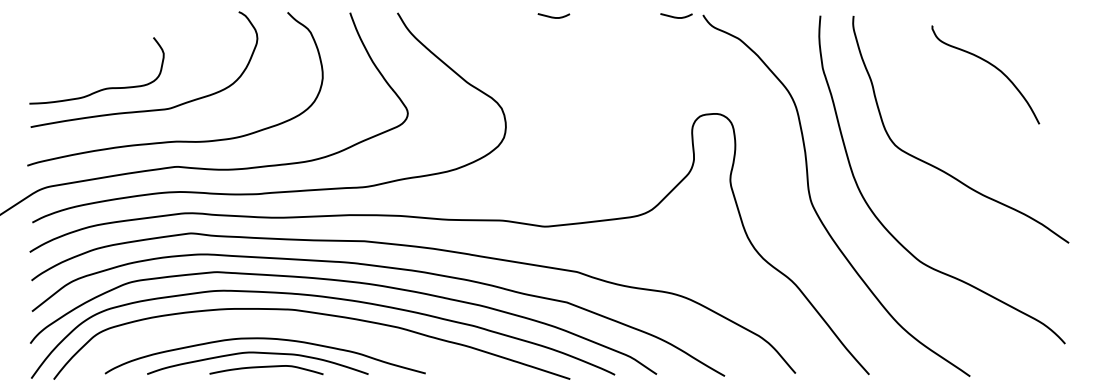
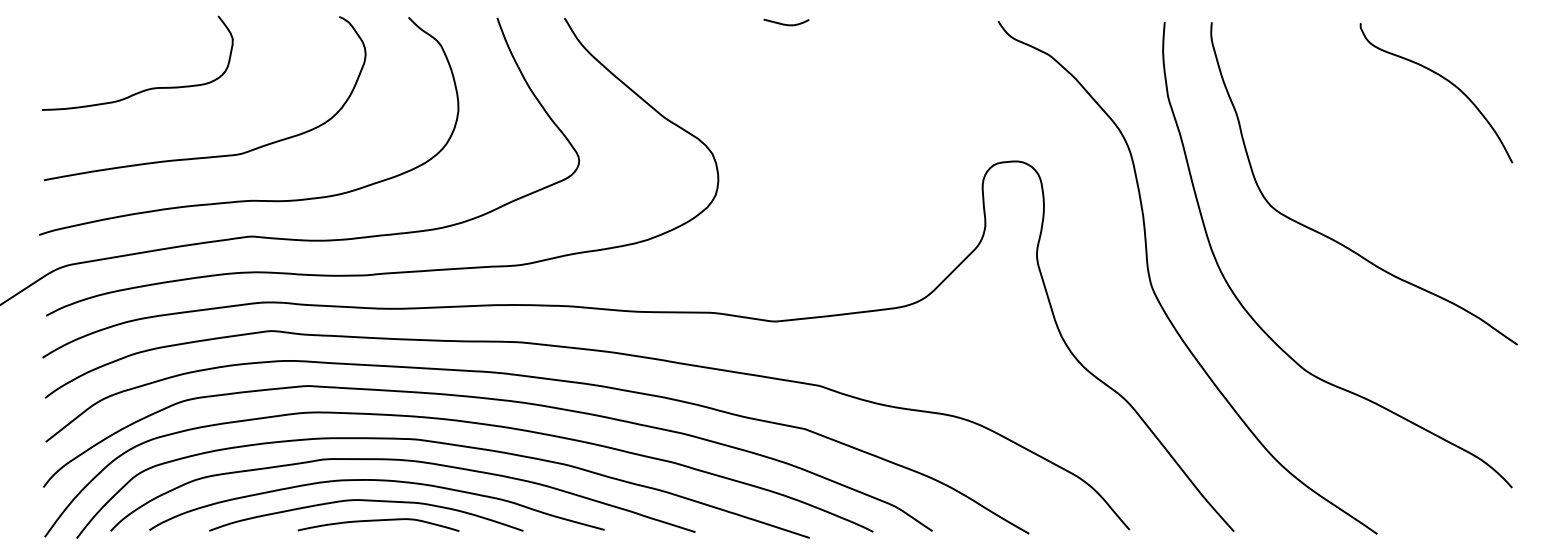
curve: (676, 17) -> (960, 24), removed
curve: (992, 66) -> (1445, 80), moved
curve: (103, 88) -> (147, 88), moved
curve: (284, 325) -> (403, 461), added

